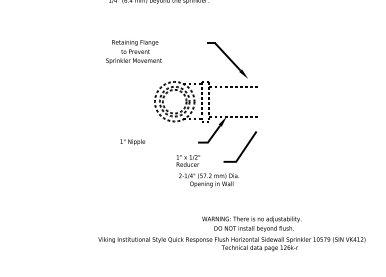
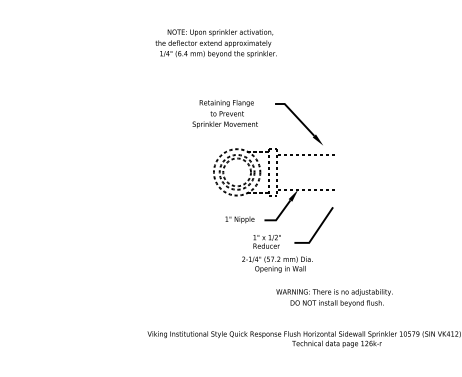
text: (133, 52) -> (224, 114), moved
text: (132, 141) -> (239, 219), moved
text: (187, 160) -> (266, 241), moved
text: (251, 223) -> (334, 297), moved

